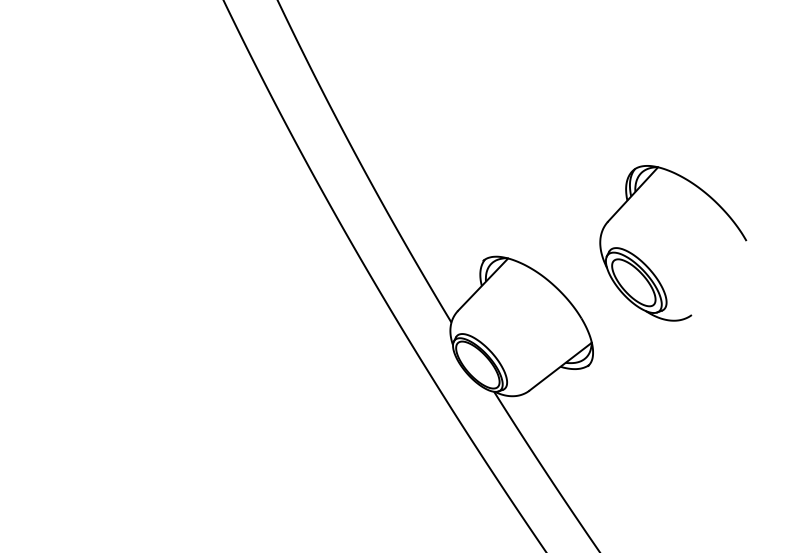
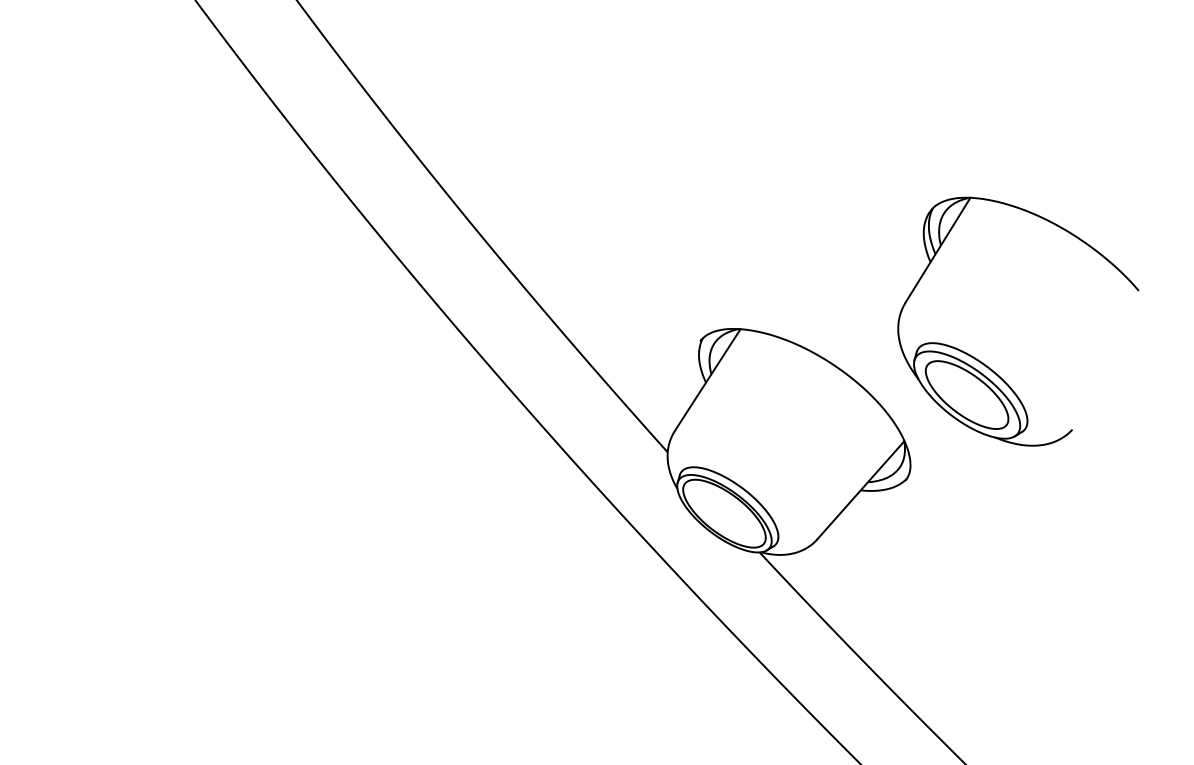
part: (649, 267) -> (987, 364), moved

